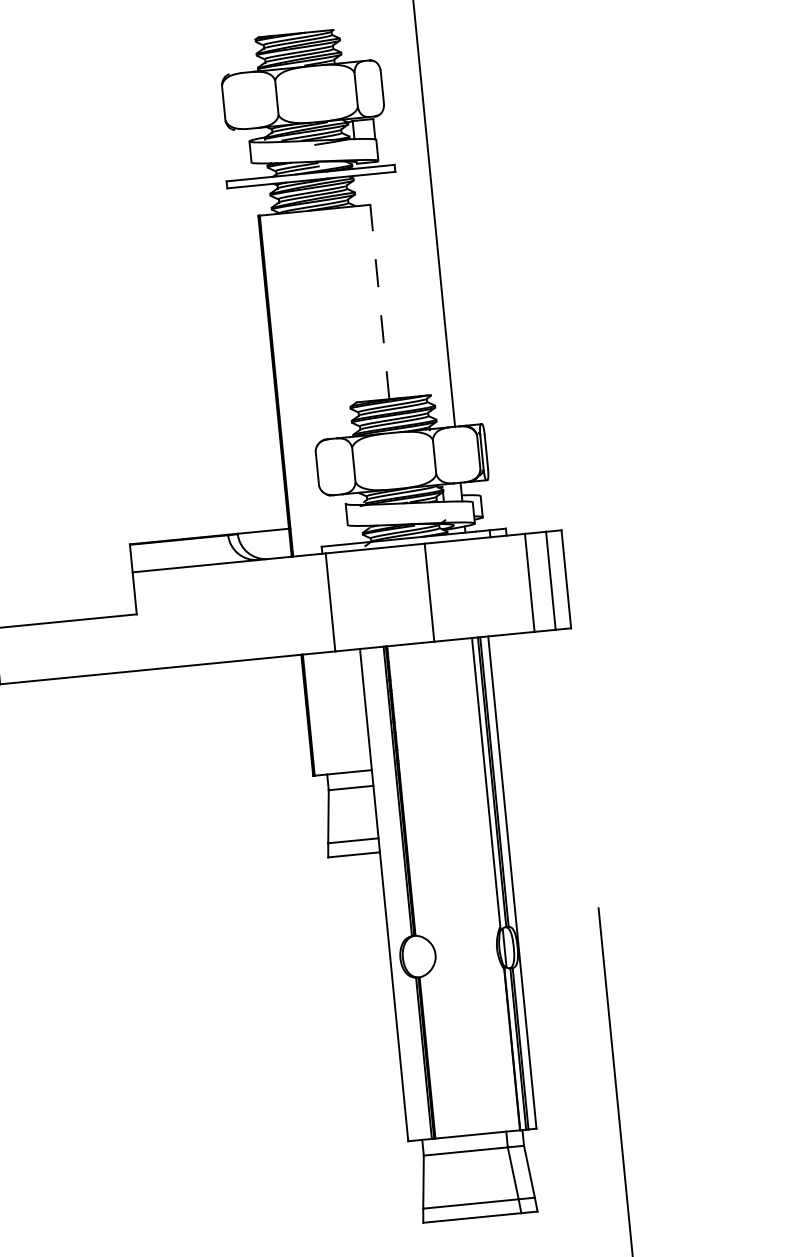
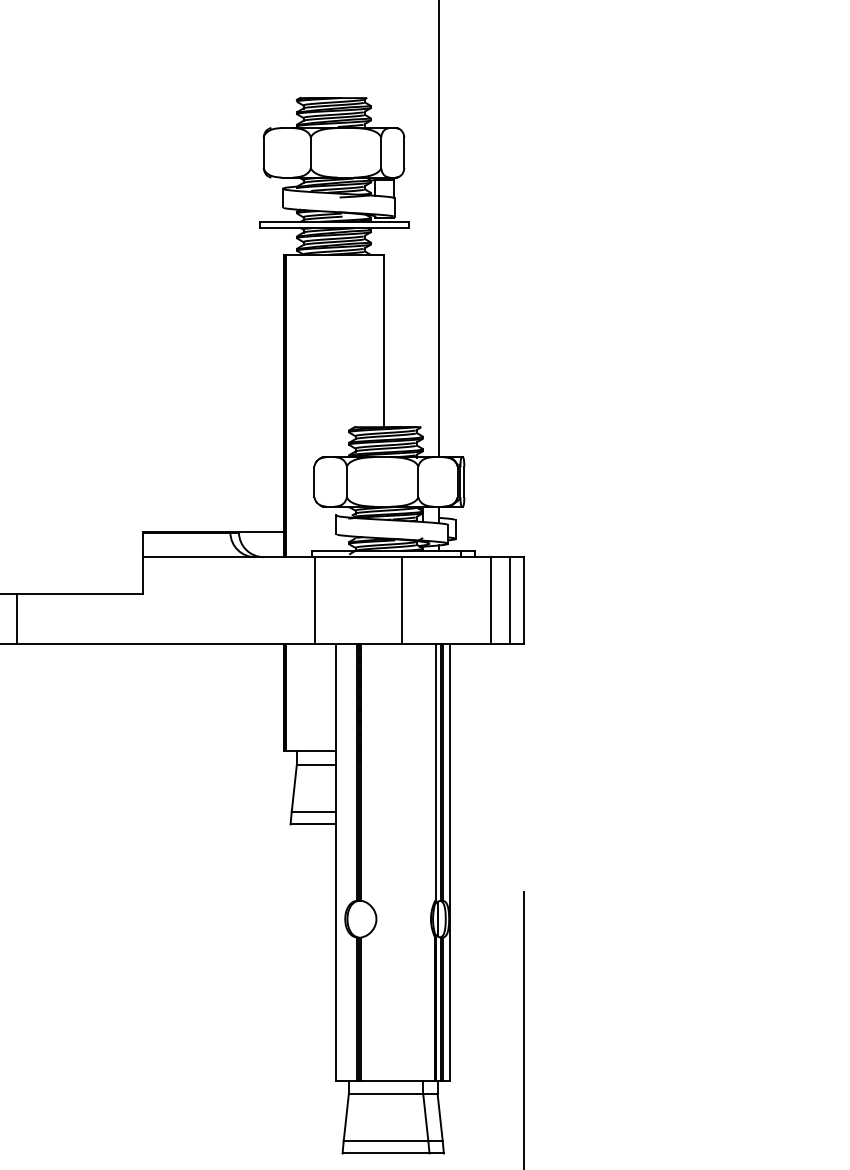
line: (379, 301) -> (383, 340), dashed -> solid

